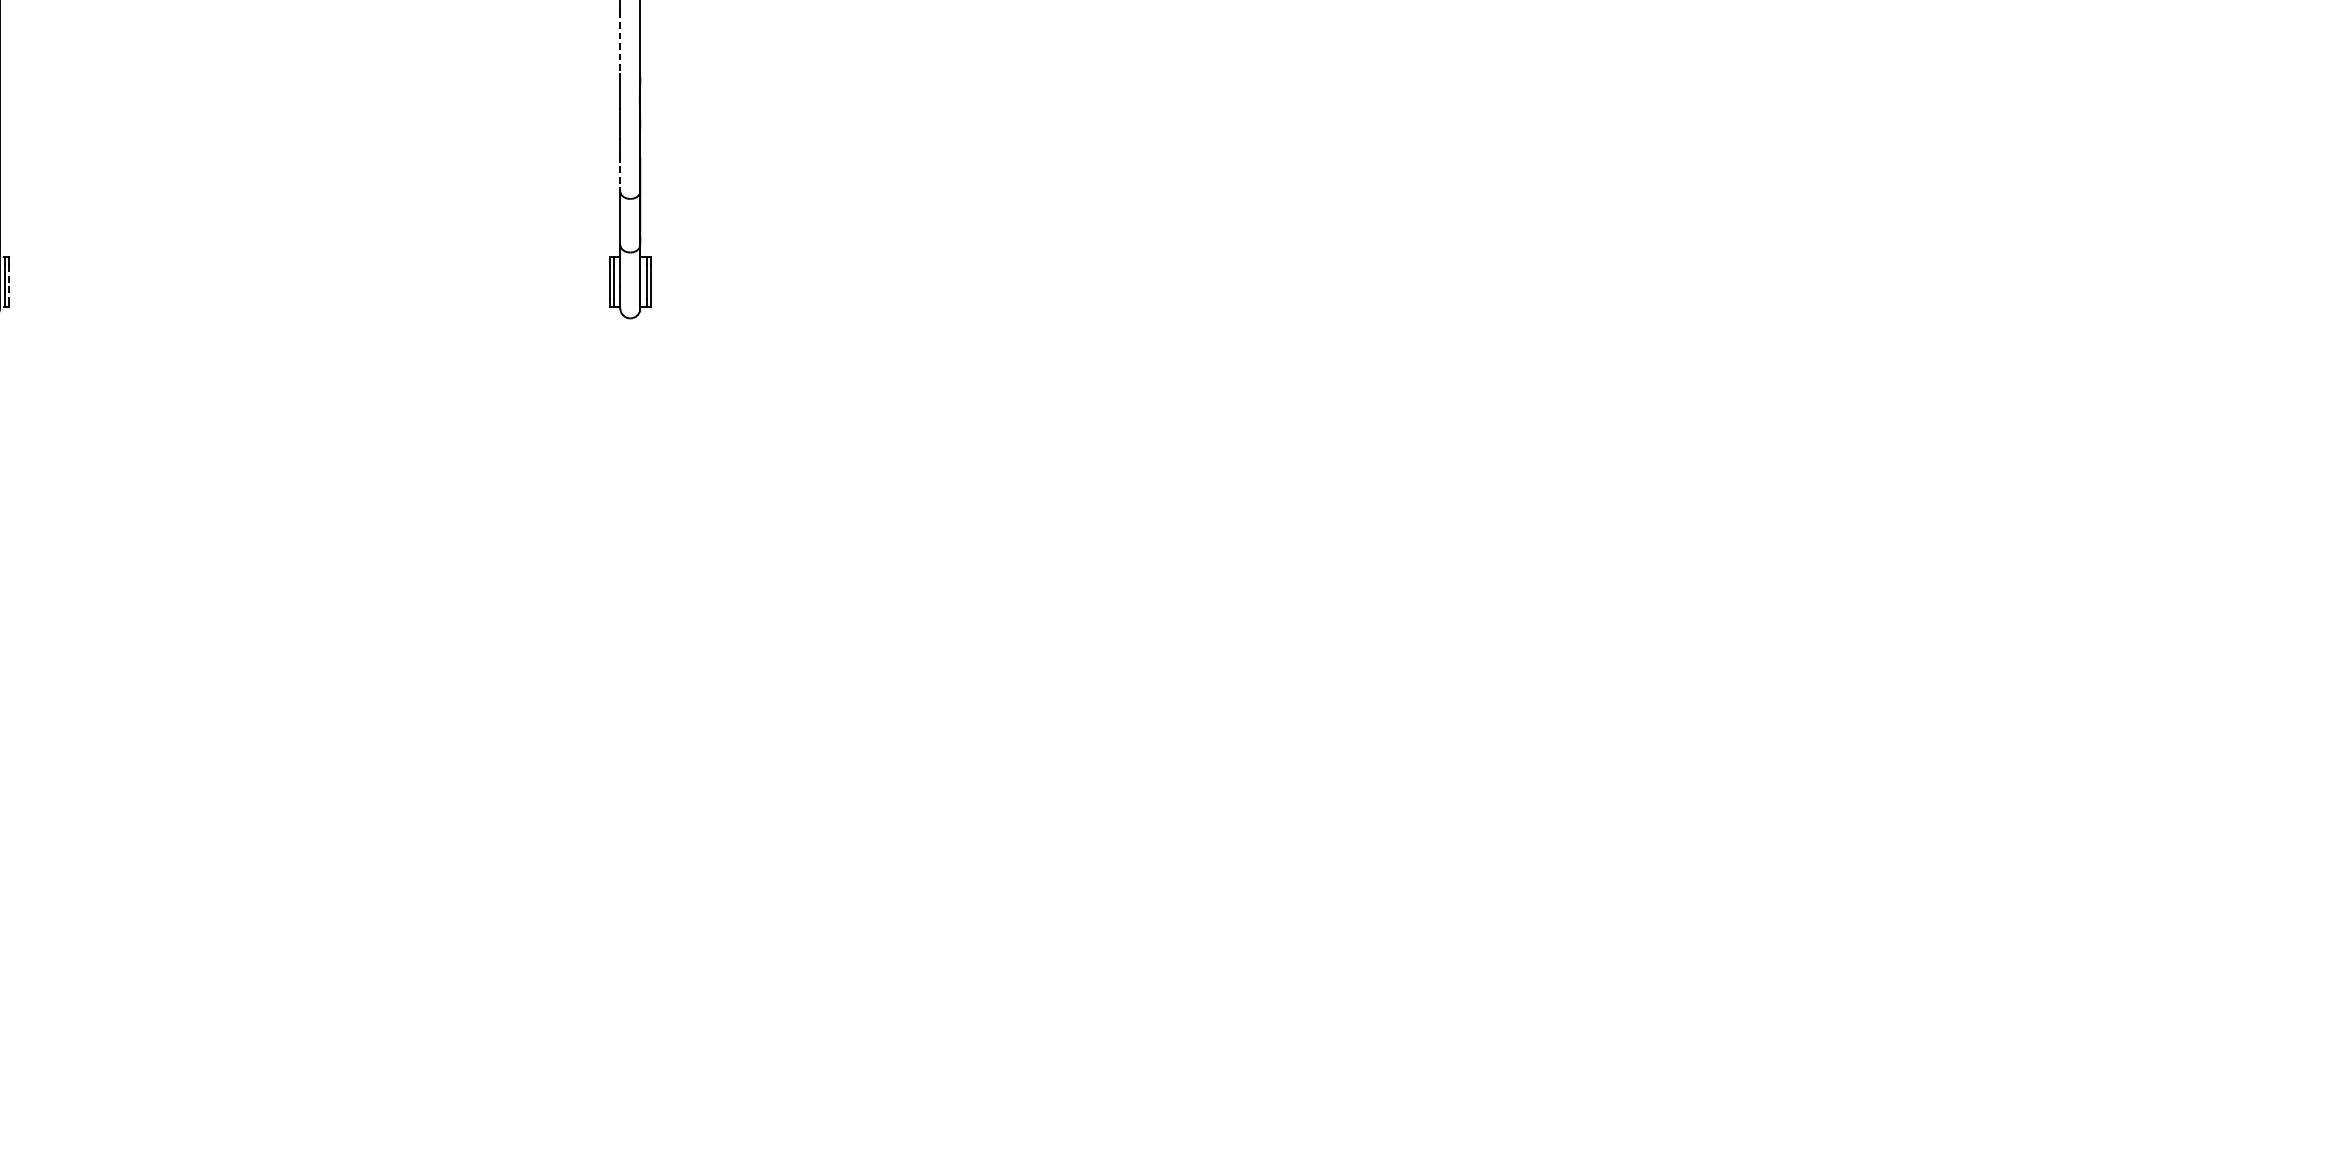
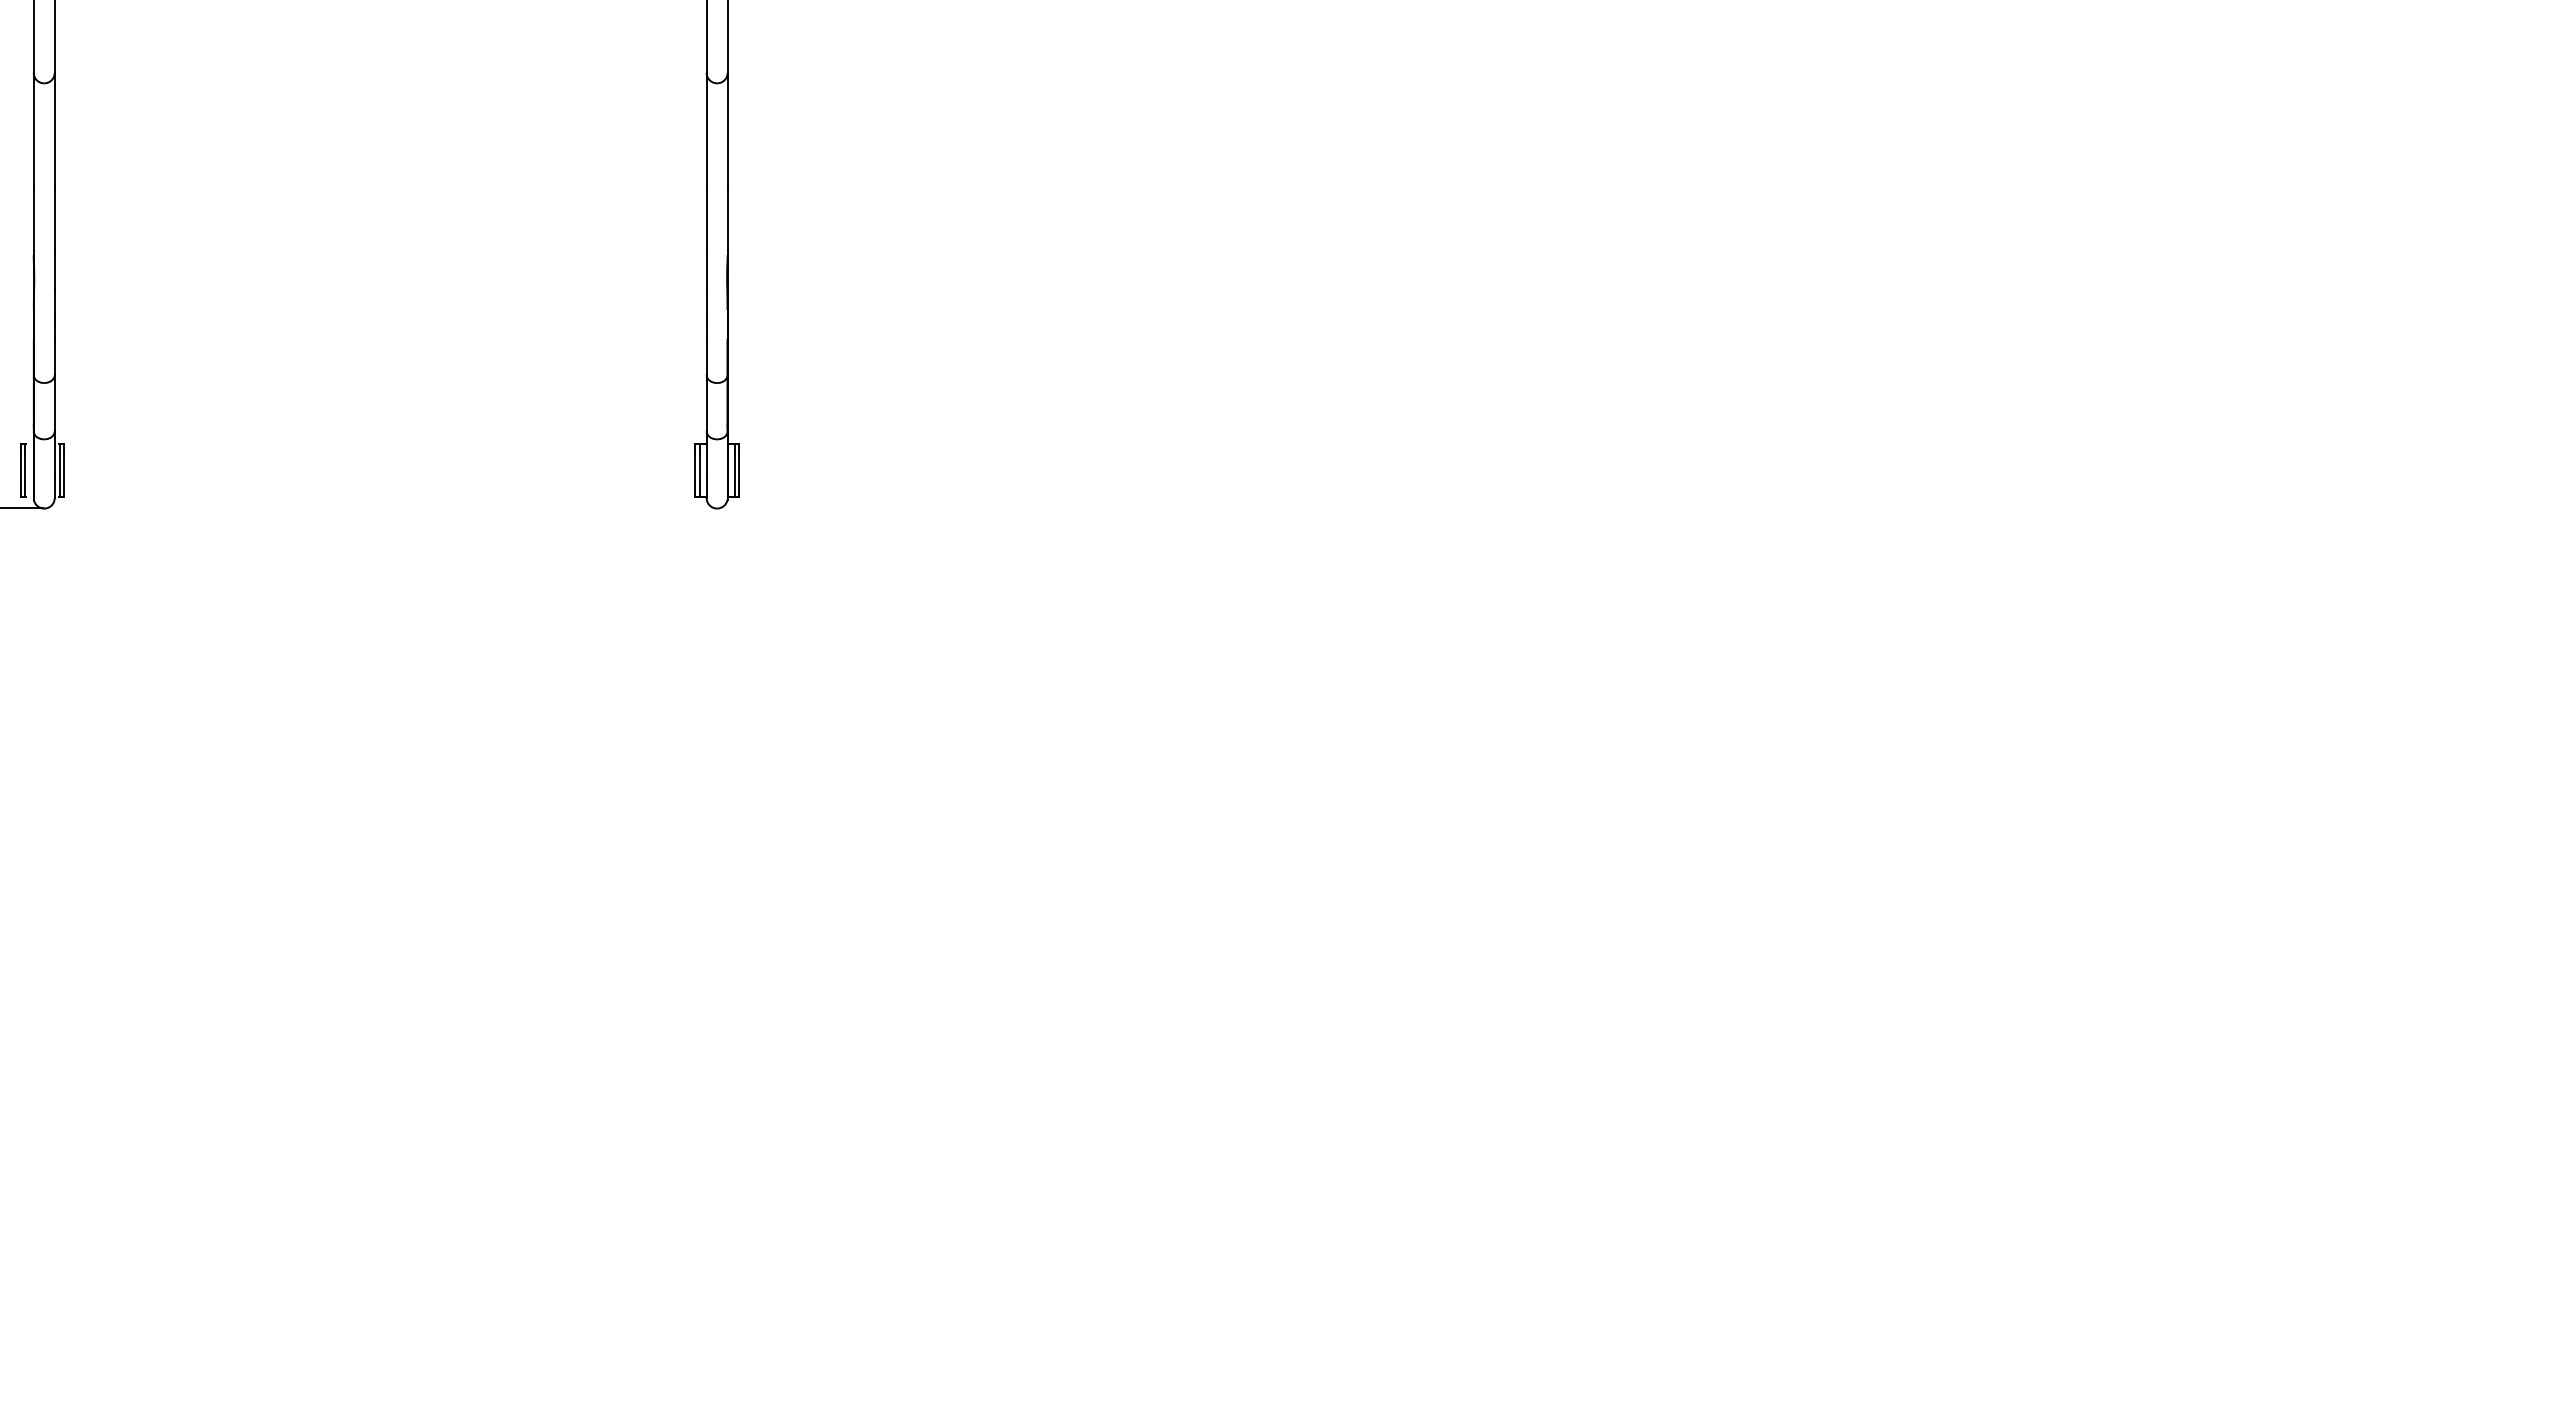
line: (620, 43) -> (706, 219), dashed -> solid
line: (620, 173) -> (706, 356), dashed -> solid
line: (9, 282) -> (64, 470), dashed -> solid

